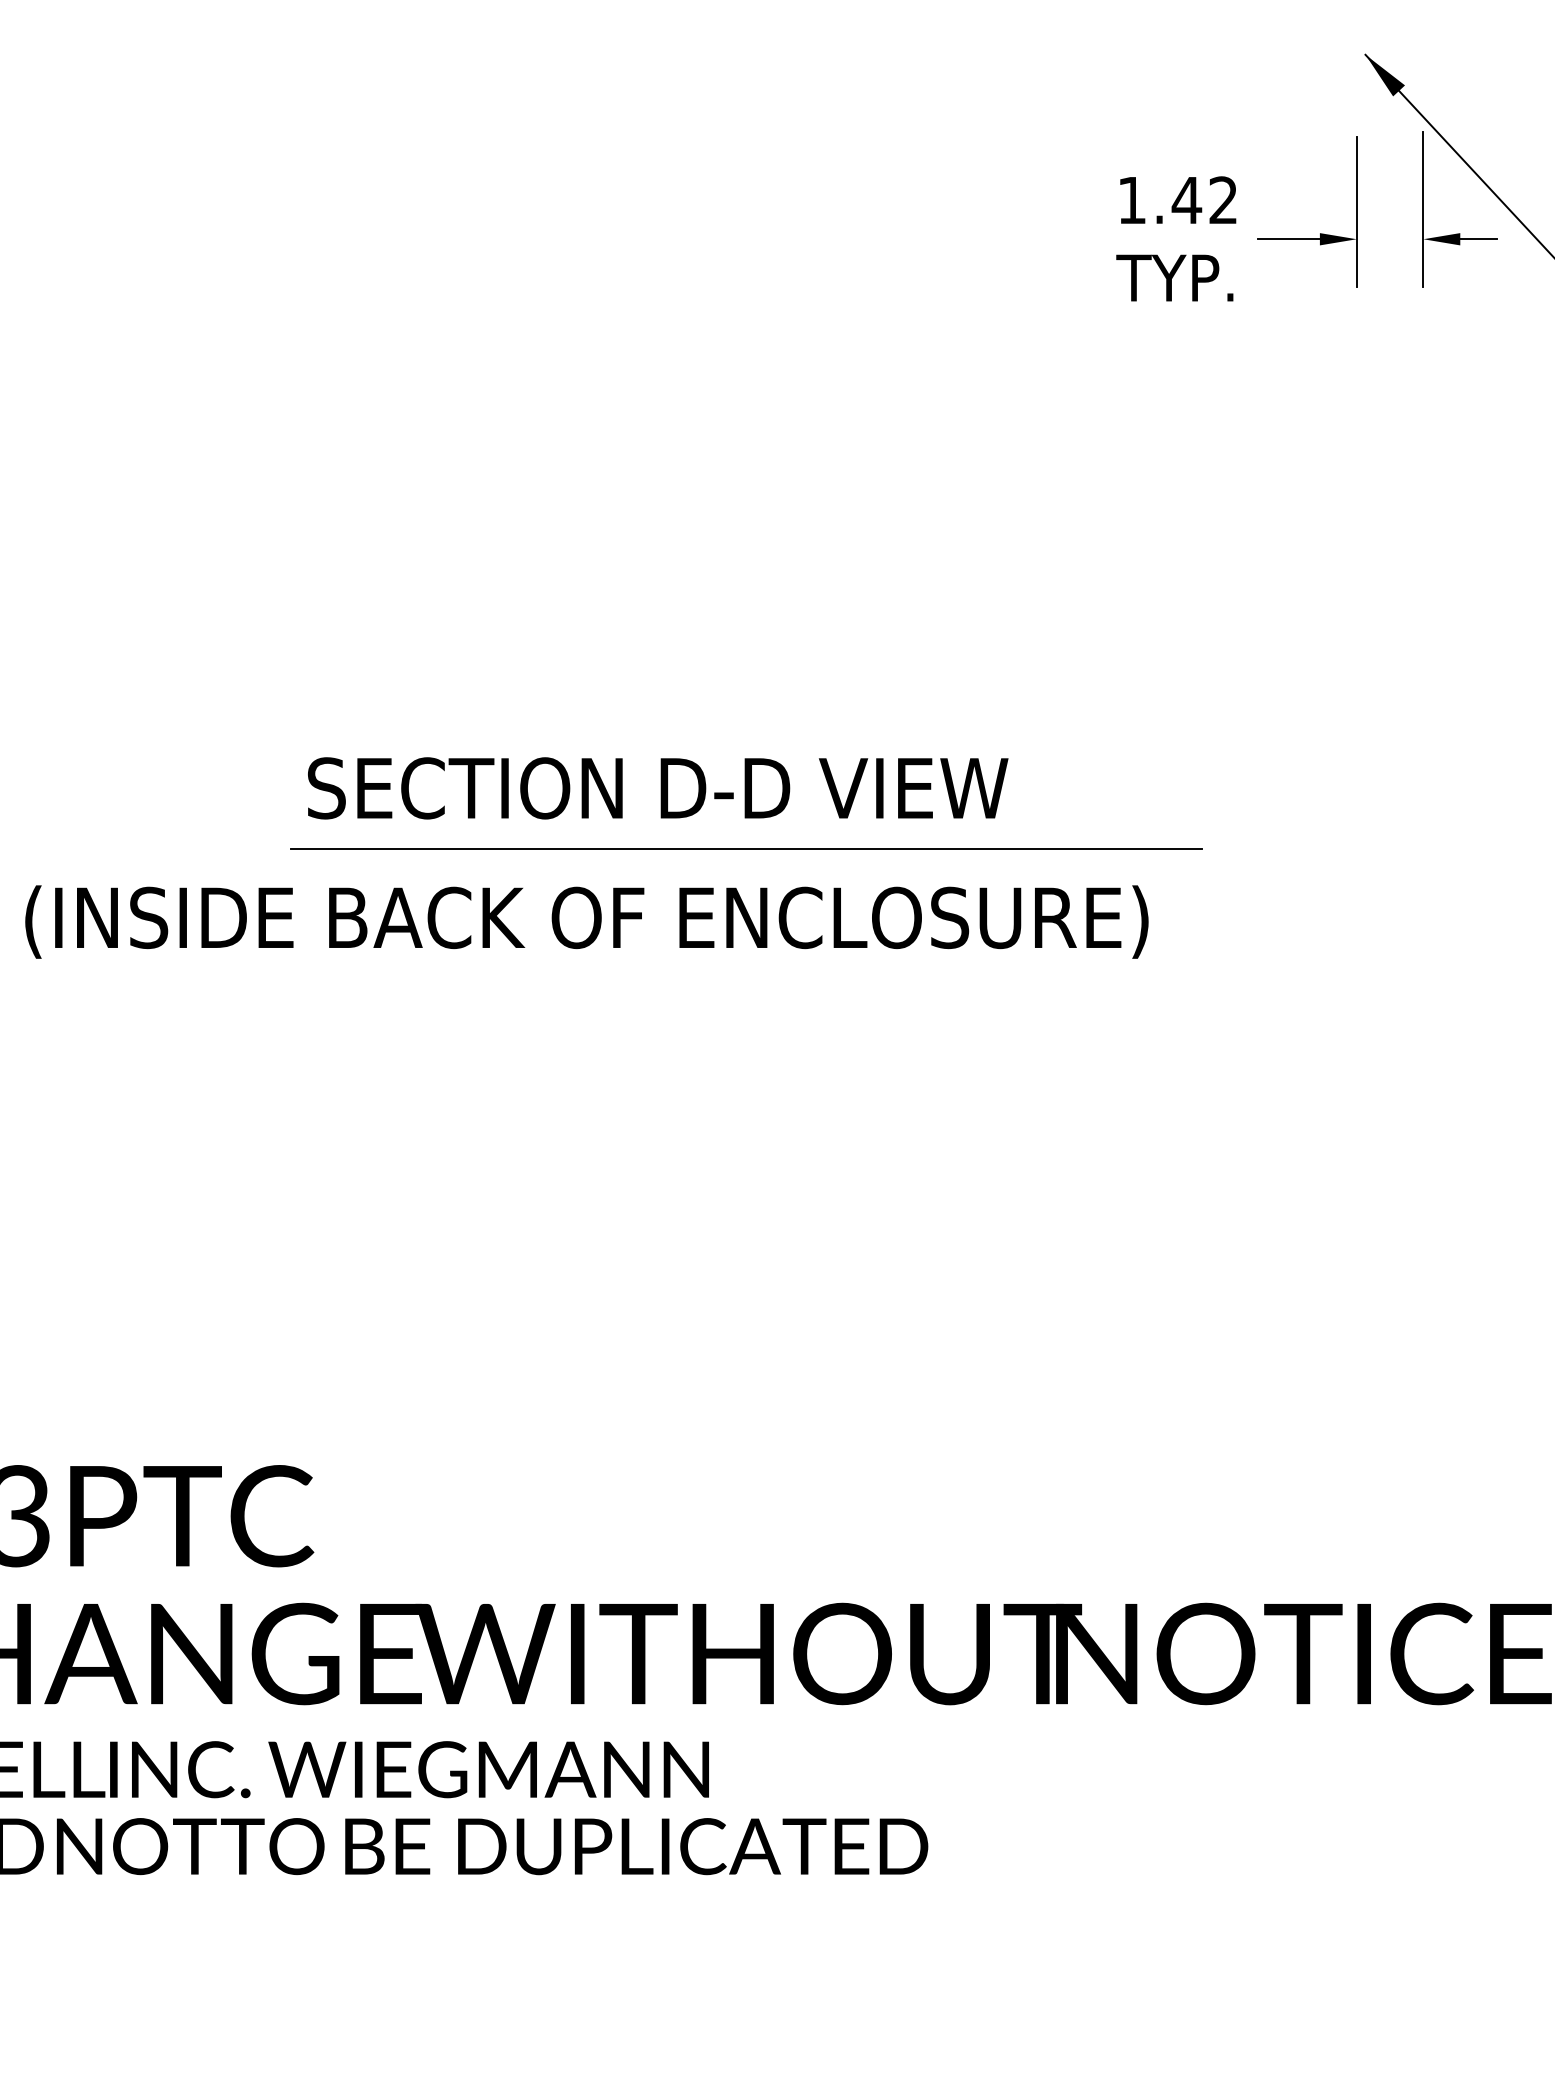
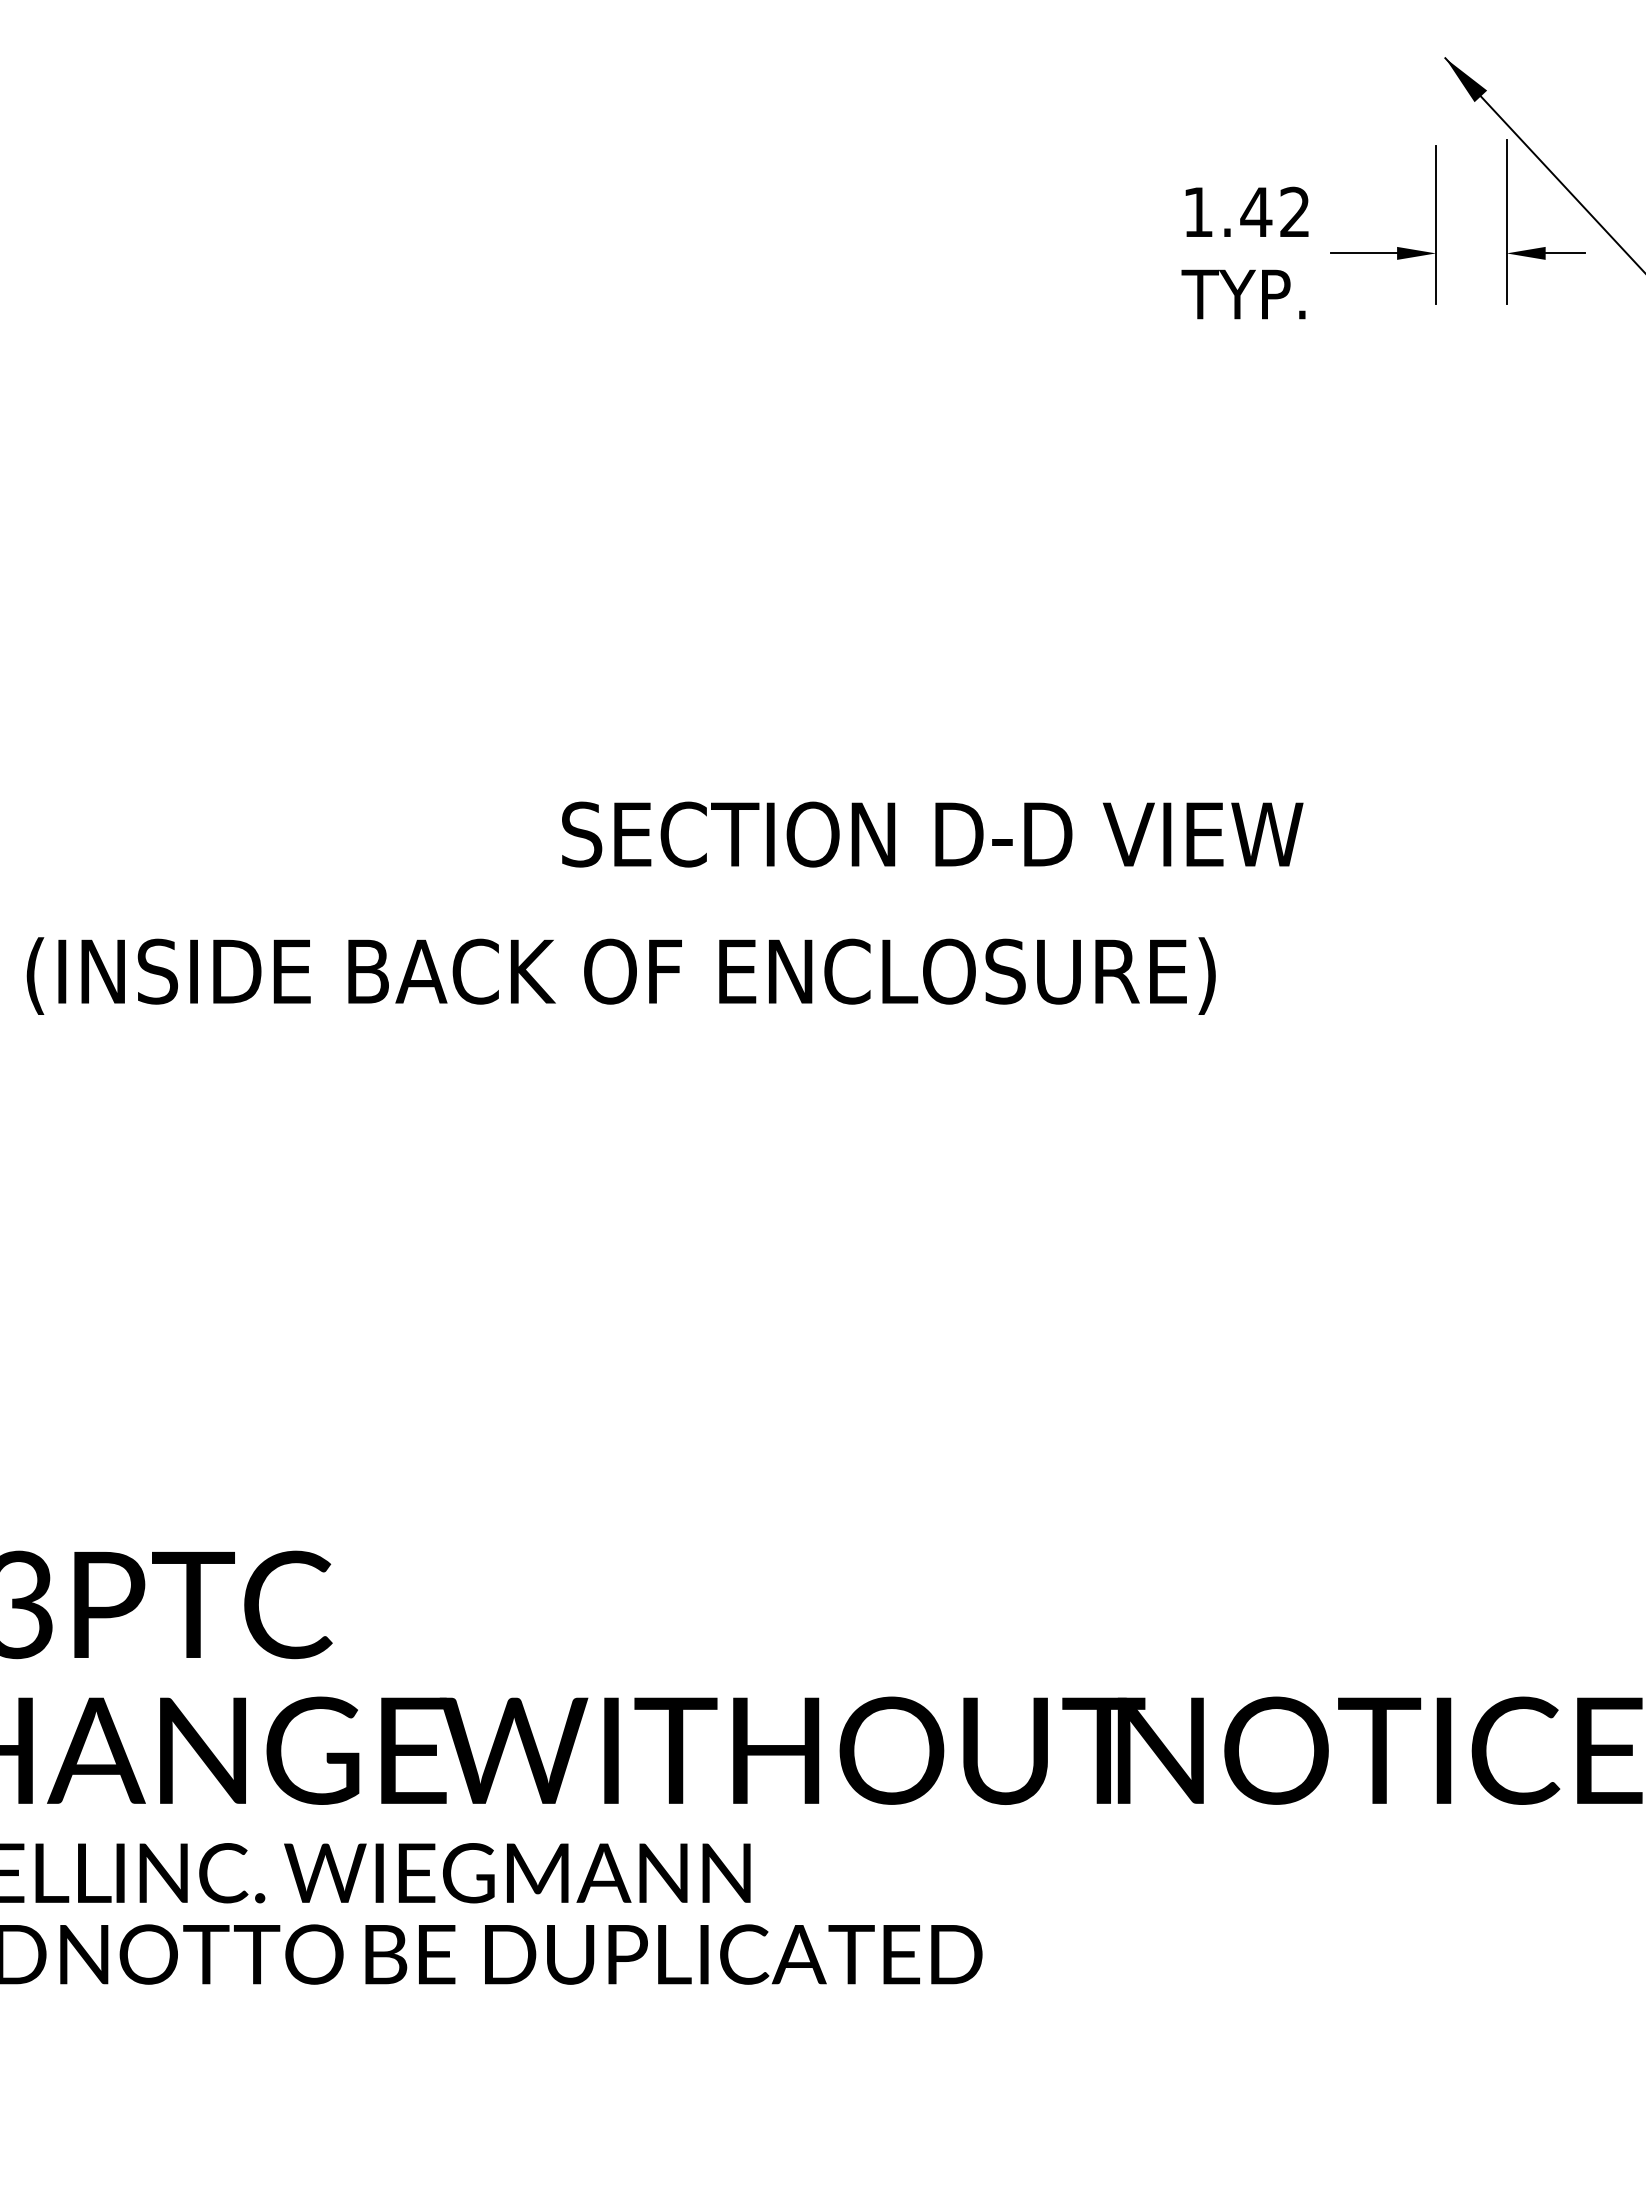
text: (658, 788) -> (933, 834), moved
line: (746, 848) -> (790, 898), removed

